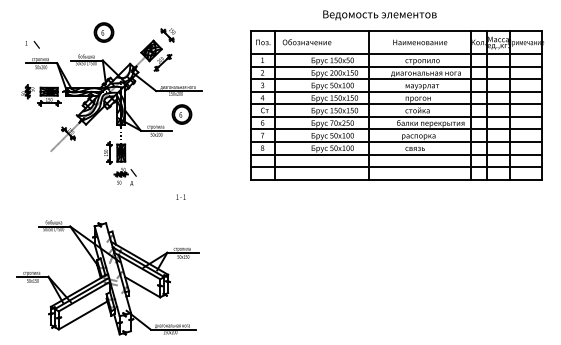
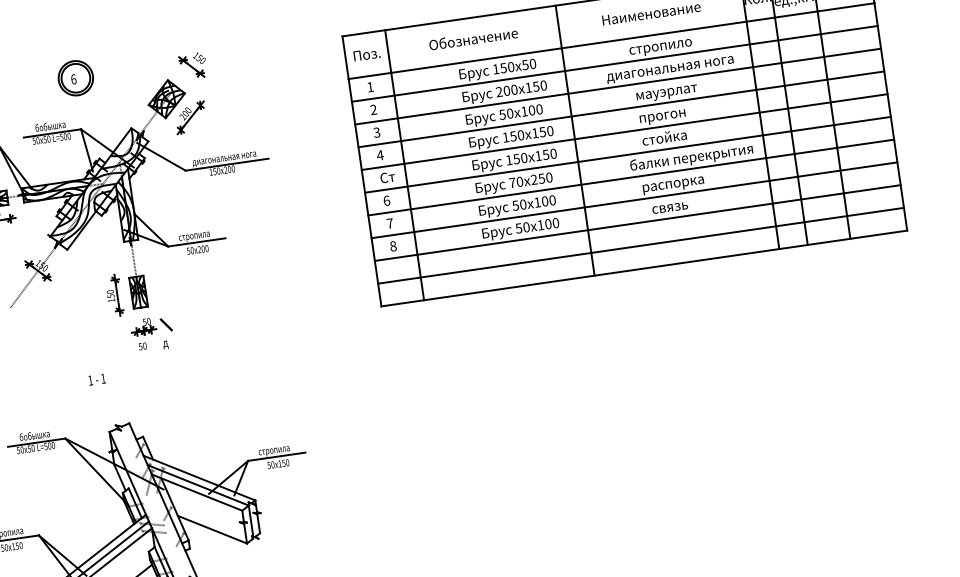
text: (306, 42) -> (472, 39), moved
part: (181, 114) -> (237, 206), removed
text: (180, 196) -> (95, 378), moved

